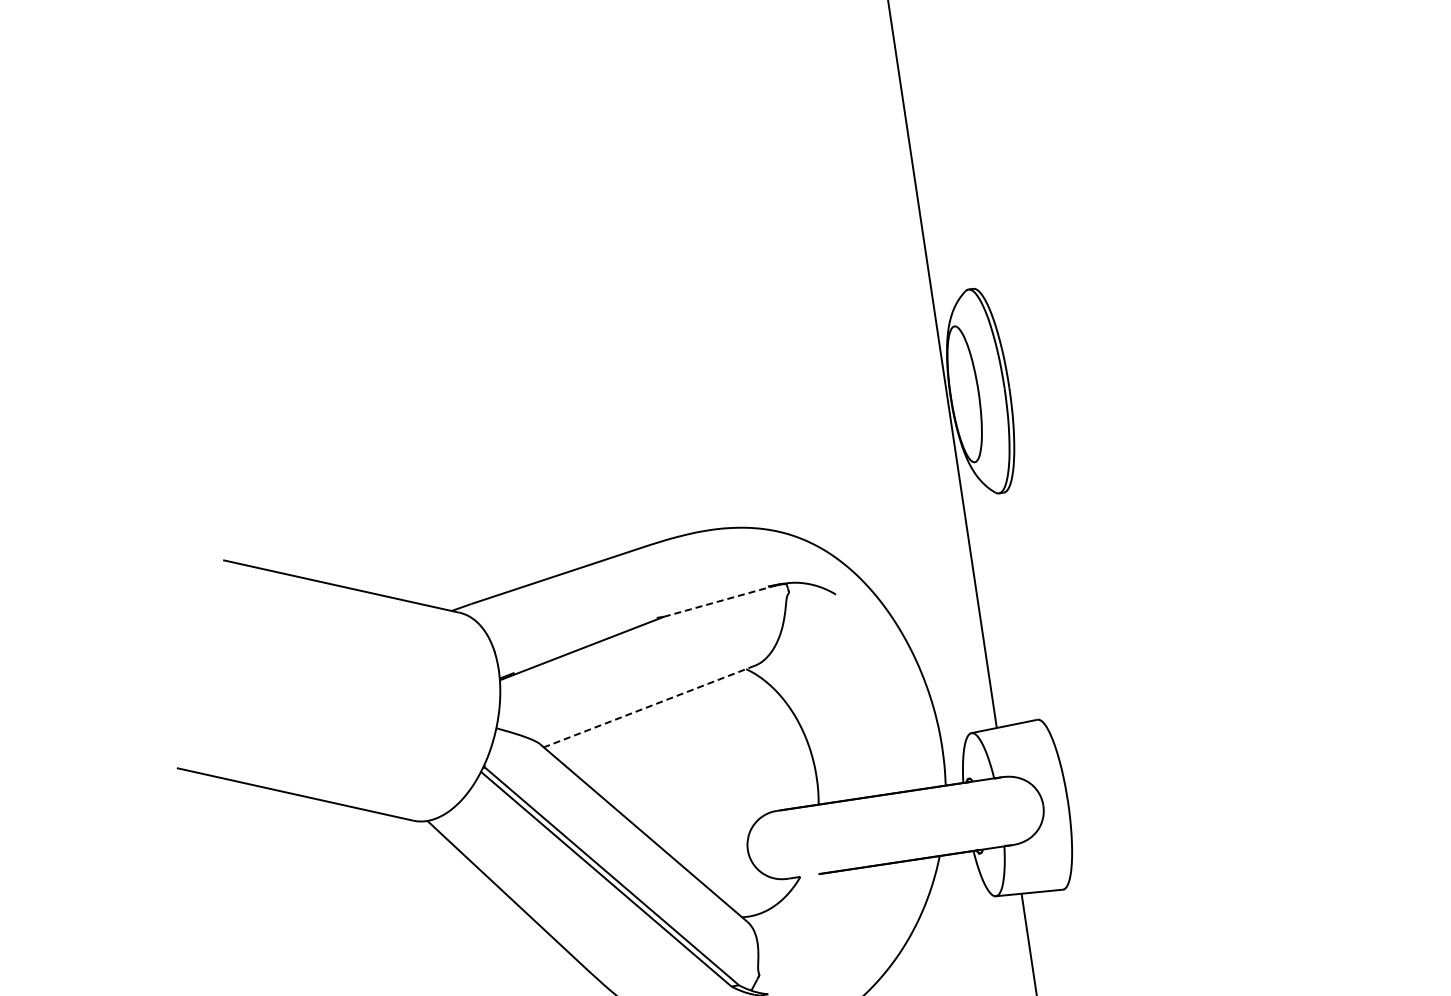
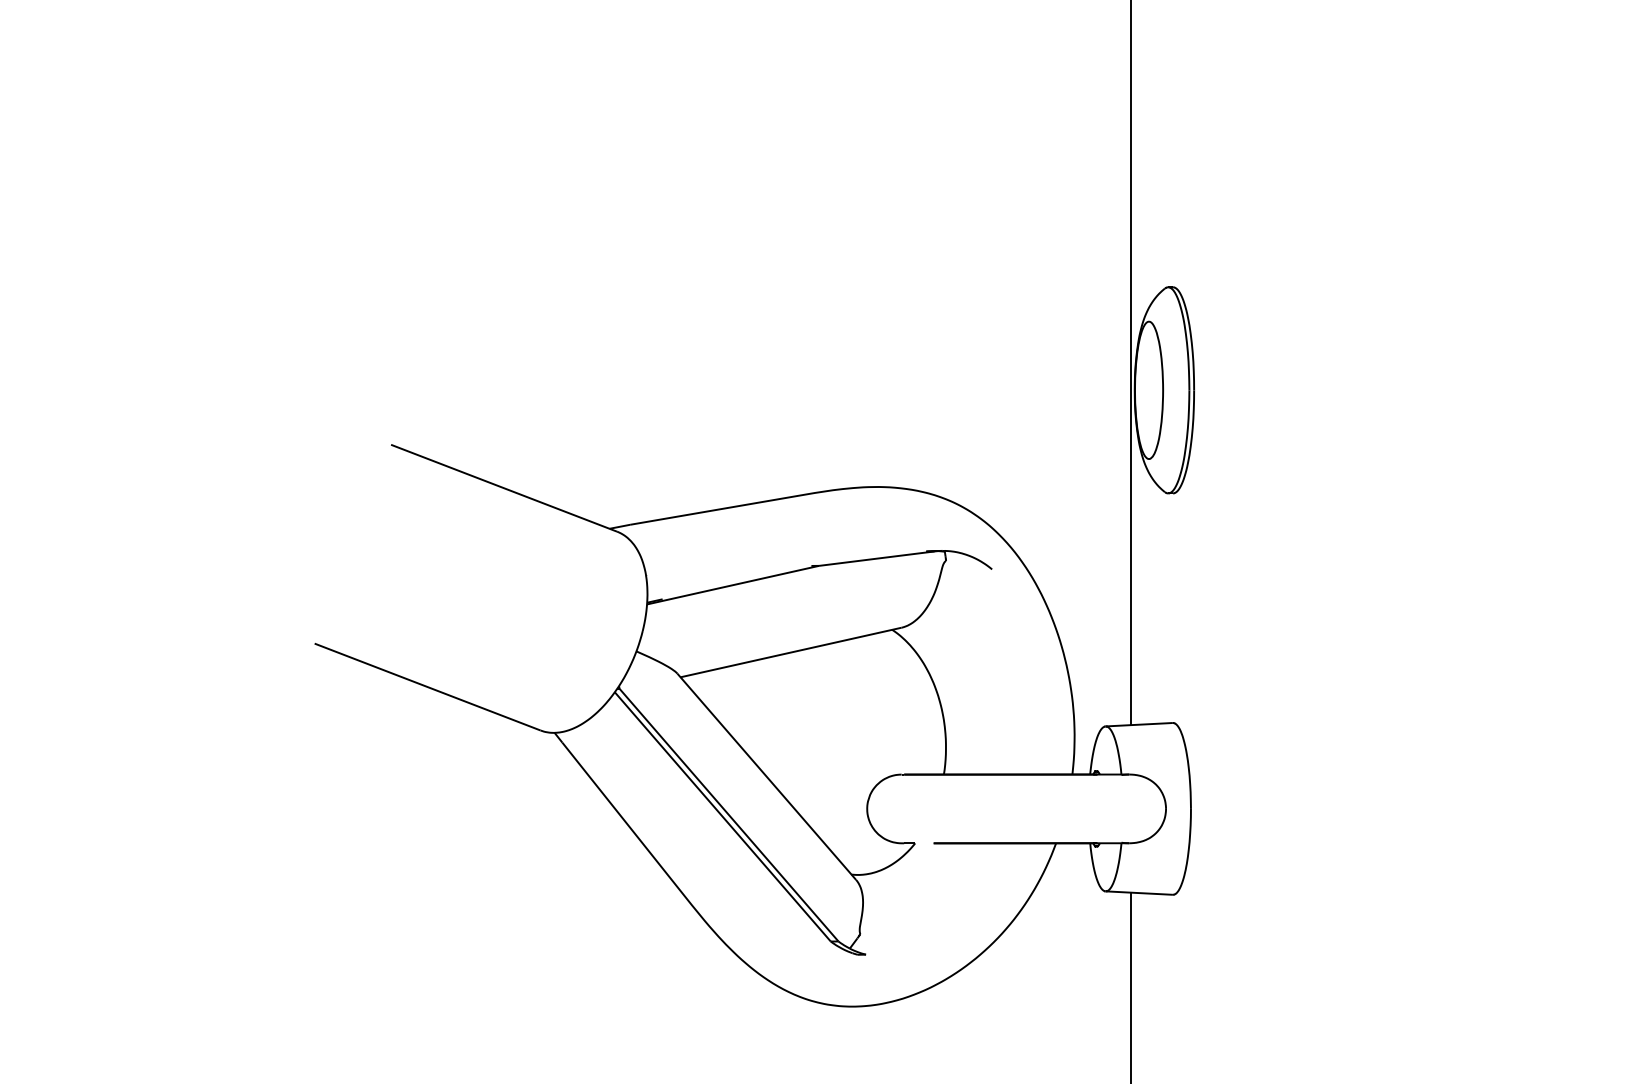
line: (720, 600) -> (876, 558), dashed -> solid
line: (648, 706) -> (790, 652), dashed -> solid

